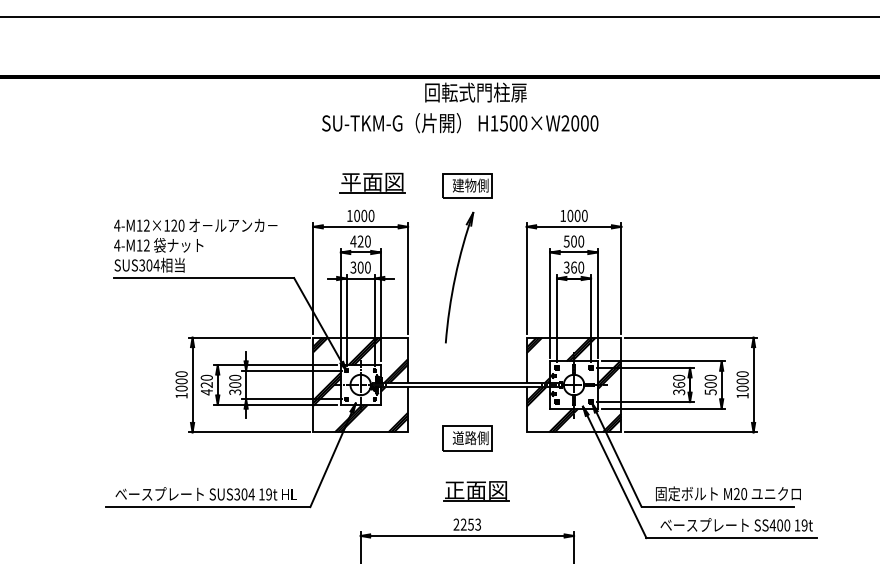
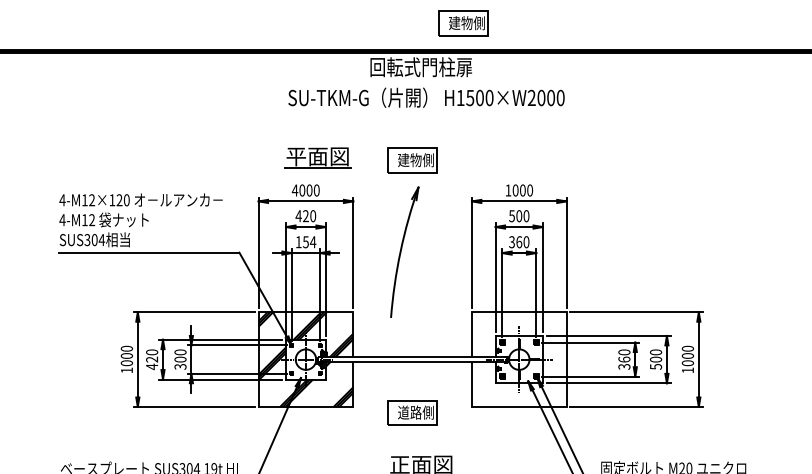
part: (518, 48) -> (463, 23), added
text: (460, 123) -> (426, 98), moved
text: (349, 215) -> (294, 190), 1000 -> 4000
text: (360, 267) -> (305, 242), 300 -> 154
hatch: (573, 384) -> (518, 359), removed

